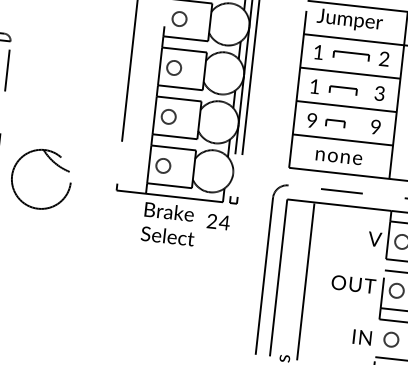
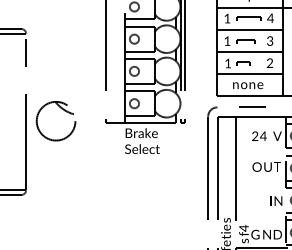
text: (384, 57) -> (270, 17), 2 -> 4
text: (312, 120) -> (228, 63), 9 -> 1
text: (375, 127) -> (269, 63), 9 -> 2
text: (218, 220) -> (259, 135), moved

